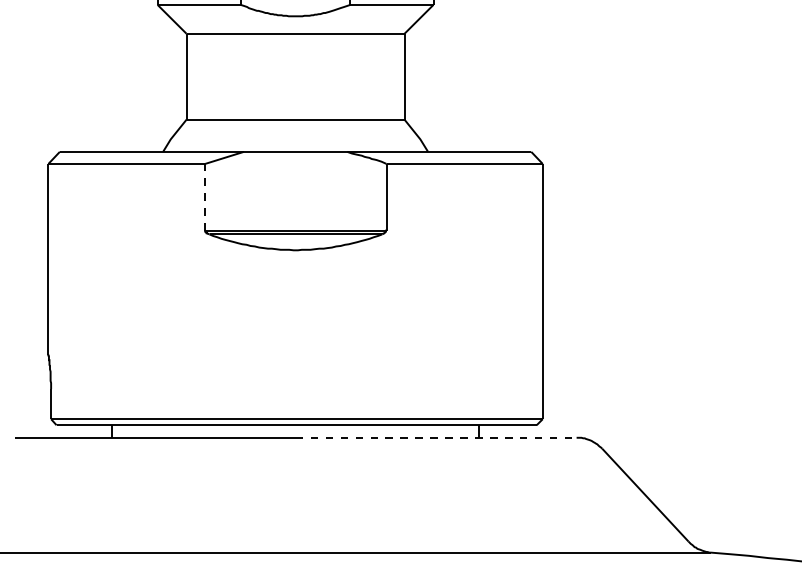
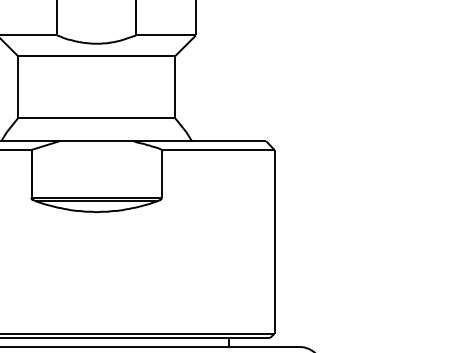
line: (205, 196) -> (31, 173), dashed -> solid
line: (436, 437) -> (198, 346), dashed -> solid

